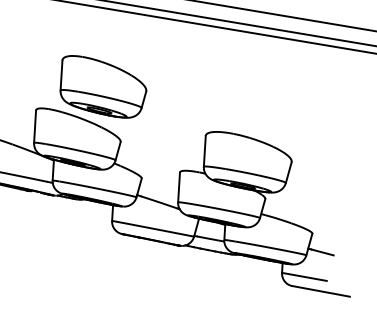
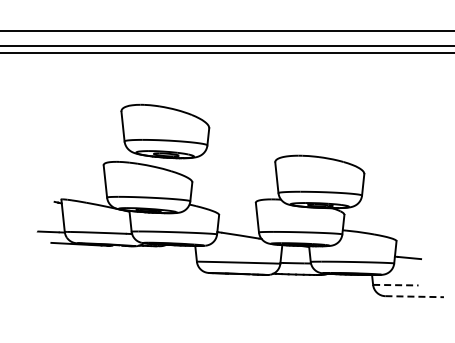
line: (304, 277) -> (395, 285), solid -> dashed
line: (321, 291) -> (415, 296), solid -> dashed

